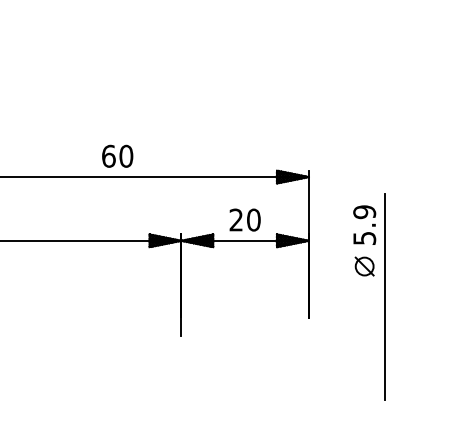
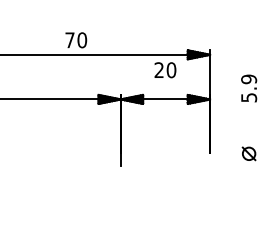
text: (108, 155) -> (69, 39), 60 -> 70
text: (244, 219) -> (164, 69), moved
part: (364, 266) -> (248, 153), moved
line: (385, 296) -> (263, 138), removed

